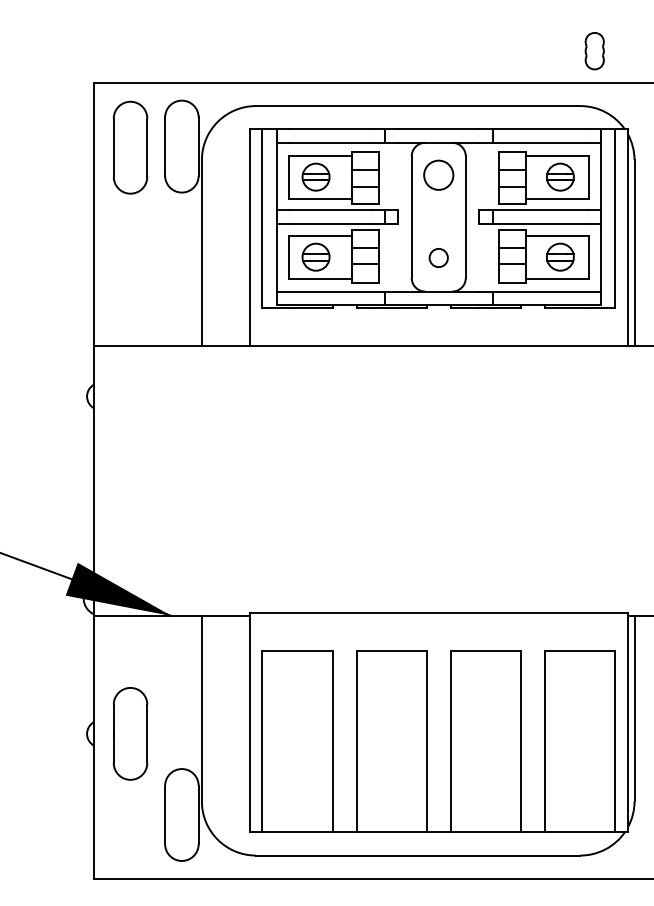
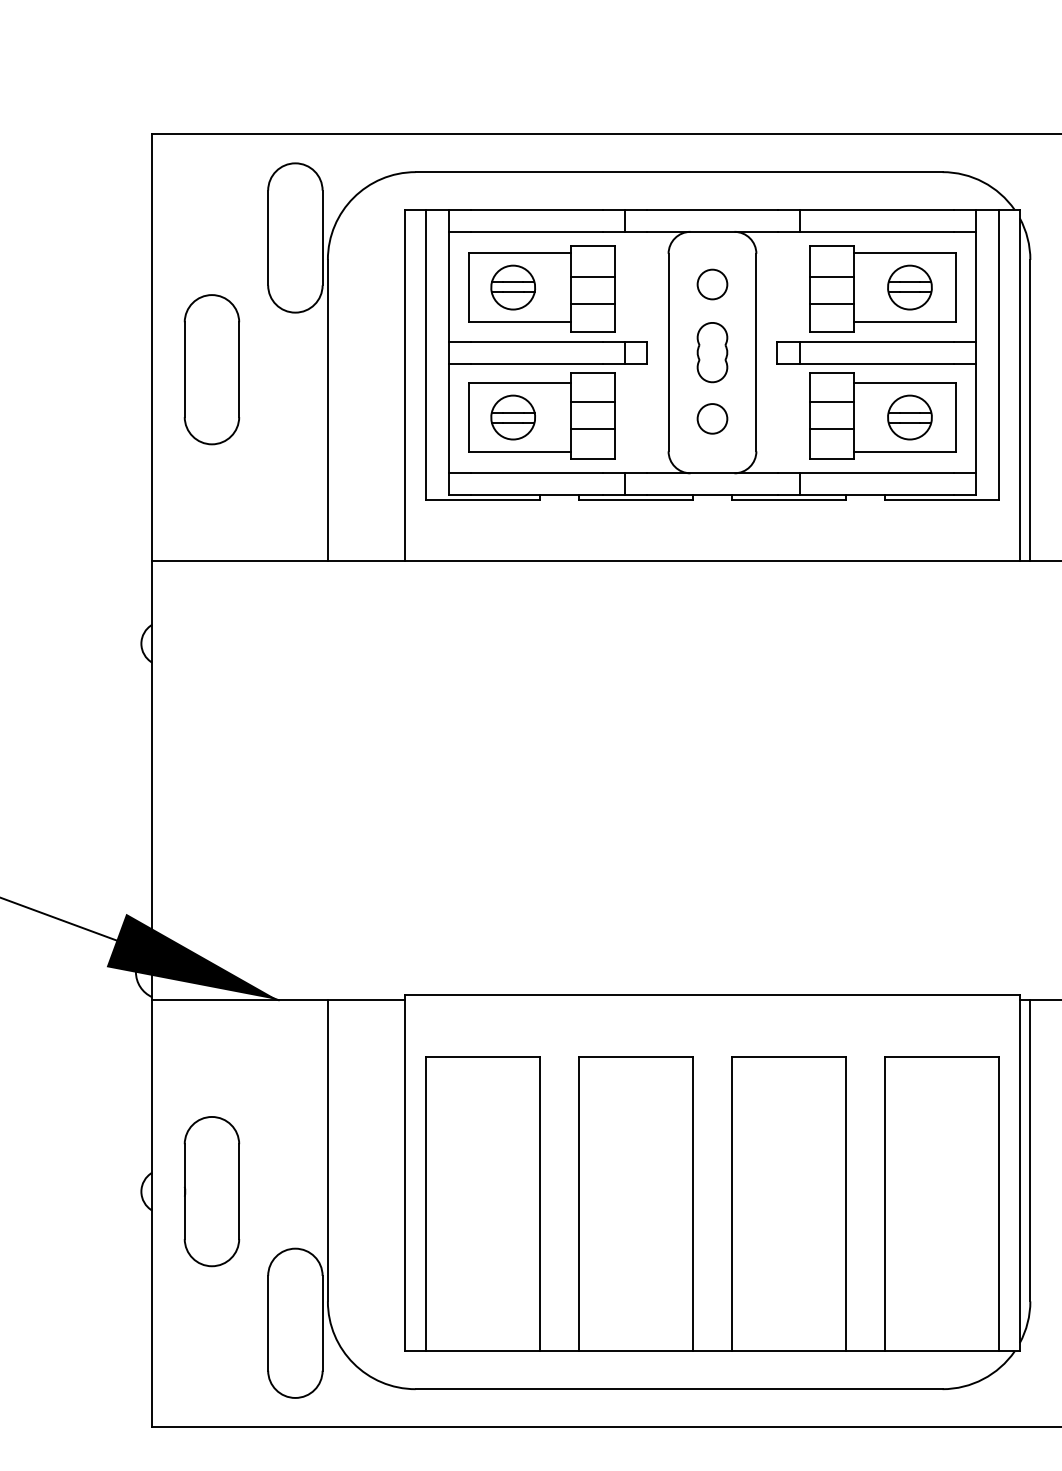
part: (594, 51) -> (712, 353), moved
part: (130, 147) -> (211, 369), moved
circle: (438, 175) -> (712, 284), size x0.62

